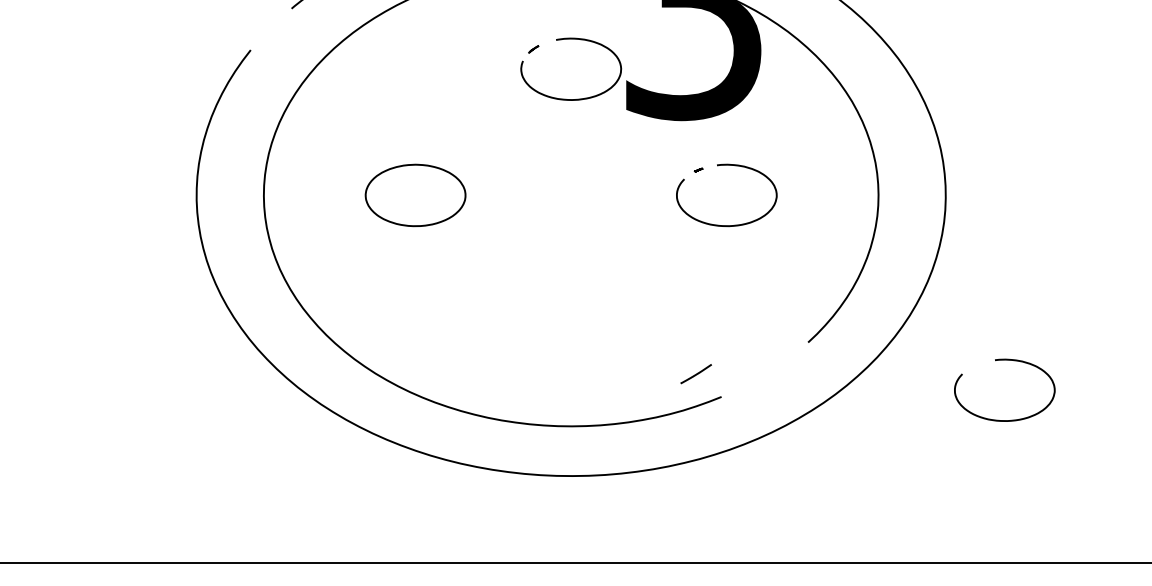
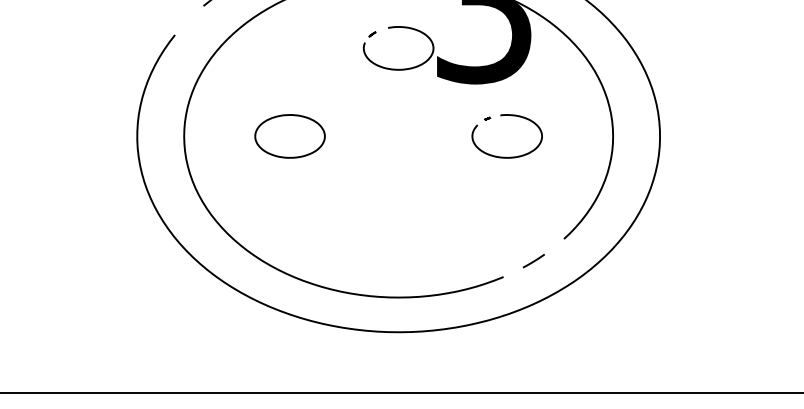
line: (695, 374) -> (533, 261), moved
curve: (1003, 419) -> (700, 292), removed

